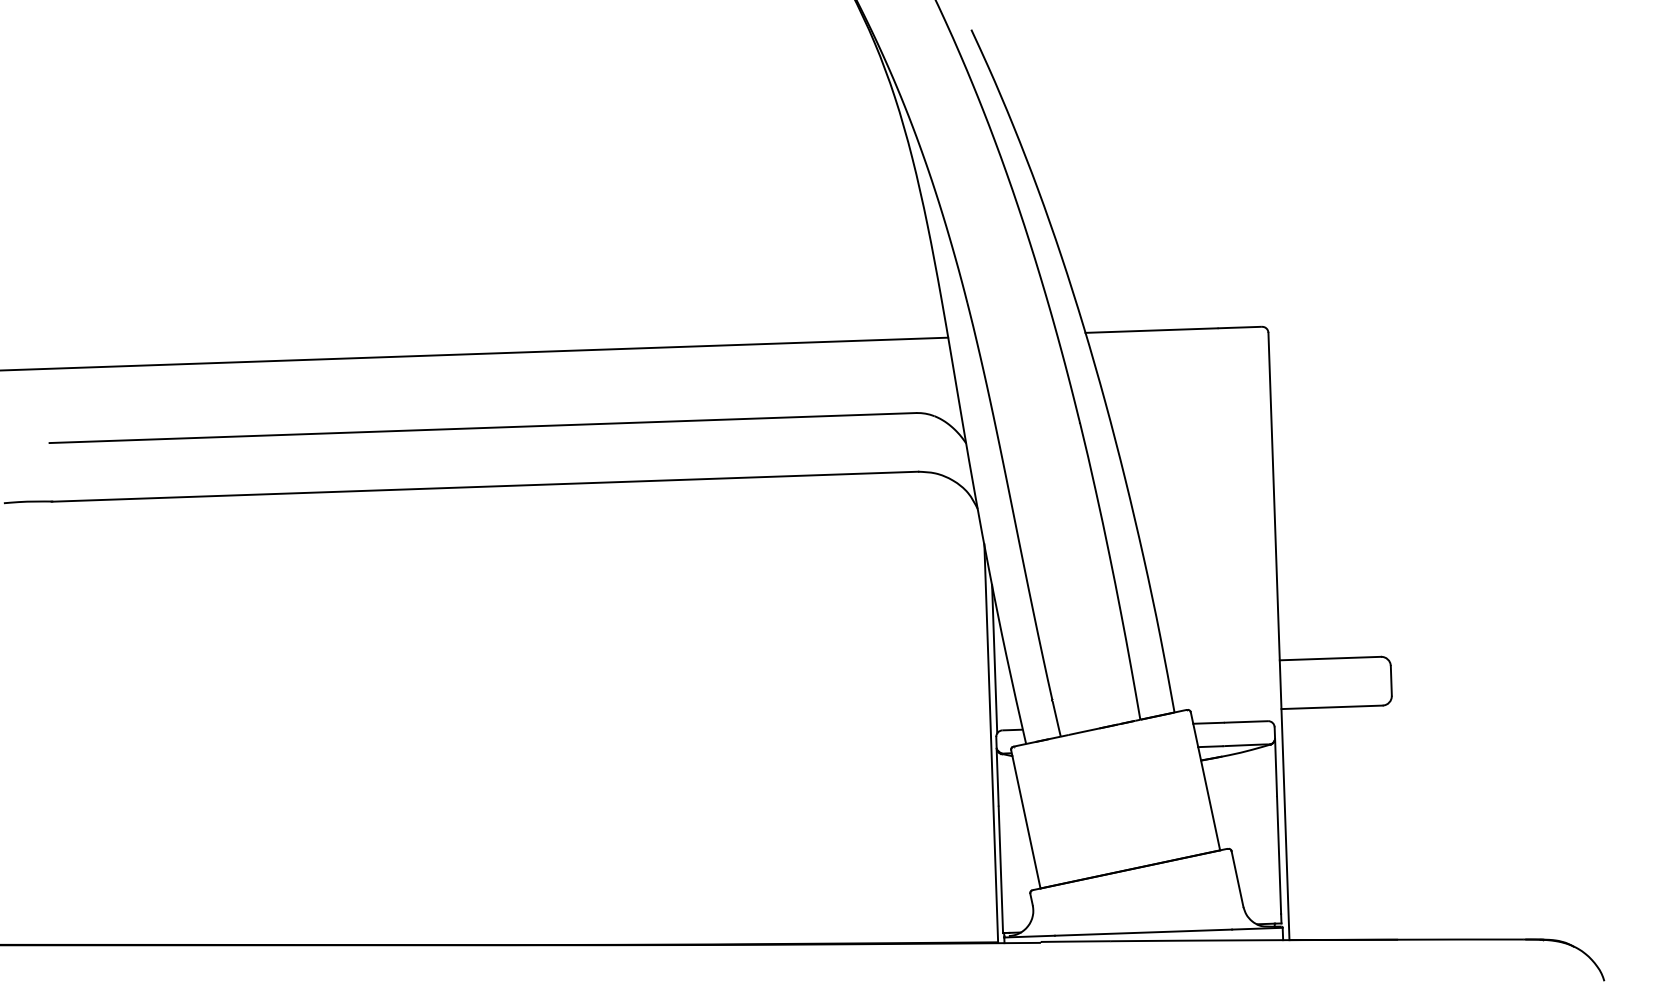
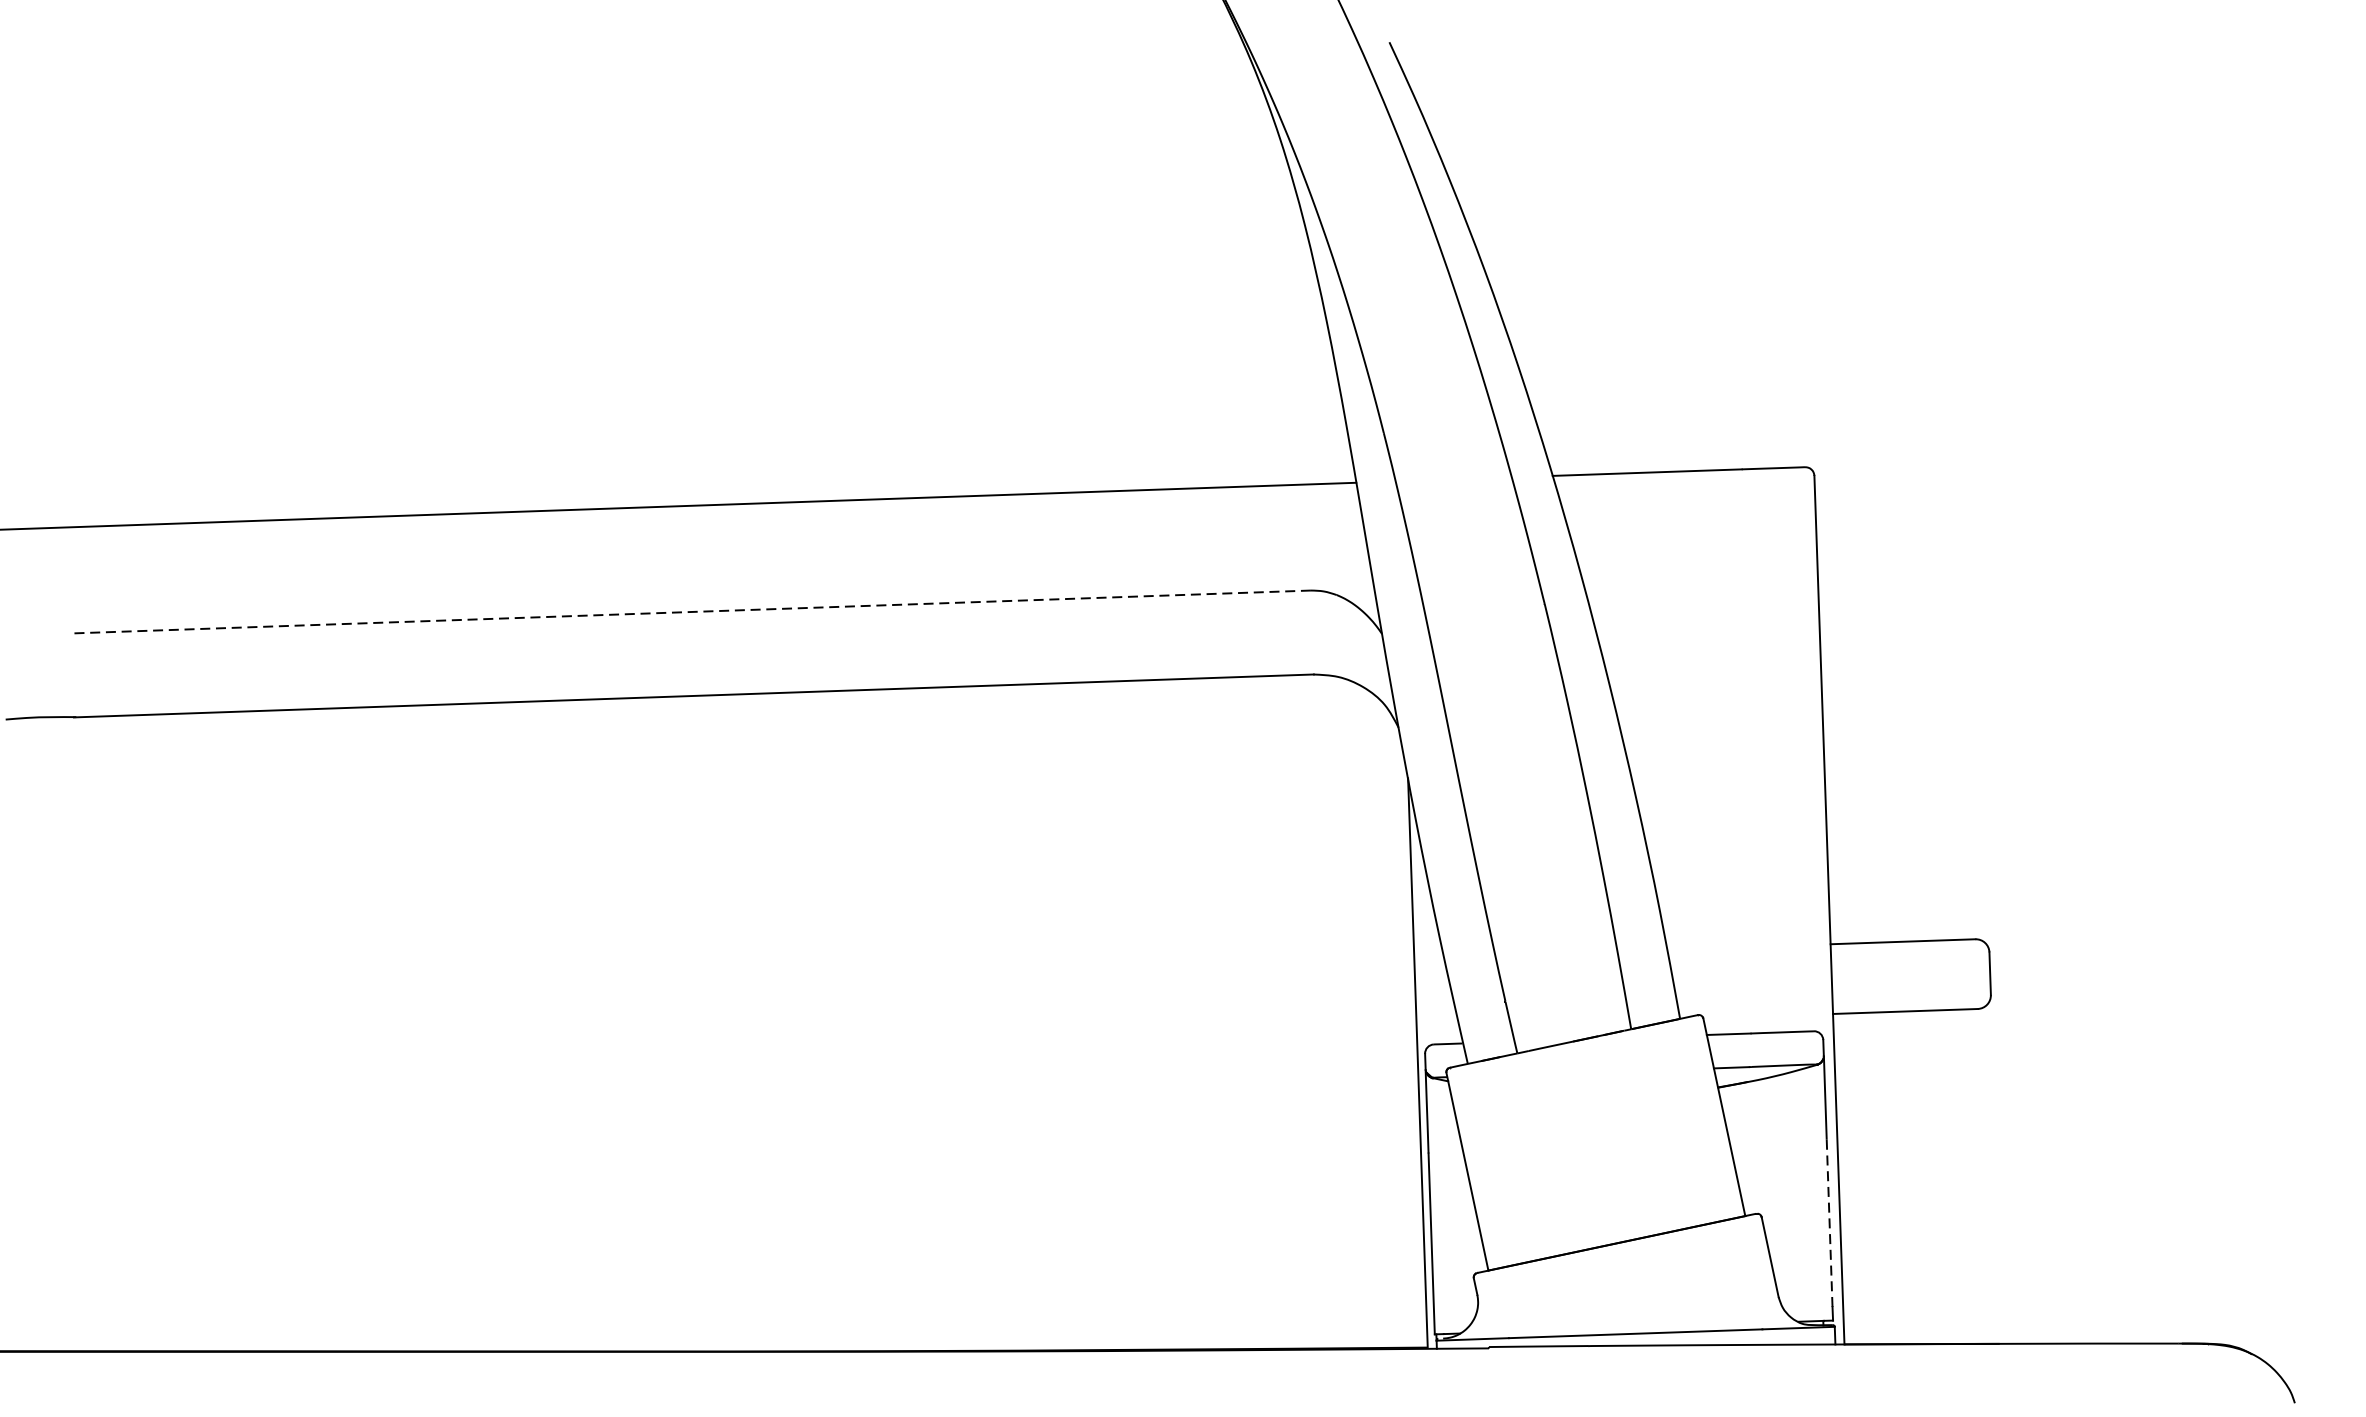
line: (483, 428) -> (691, 612), solid -> dashed
line: (994, 658) -> (1422, 941), removed
line: (1279, 855) -> (1830, 1223), solid -> dashed

